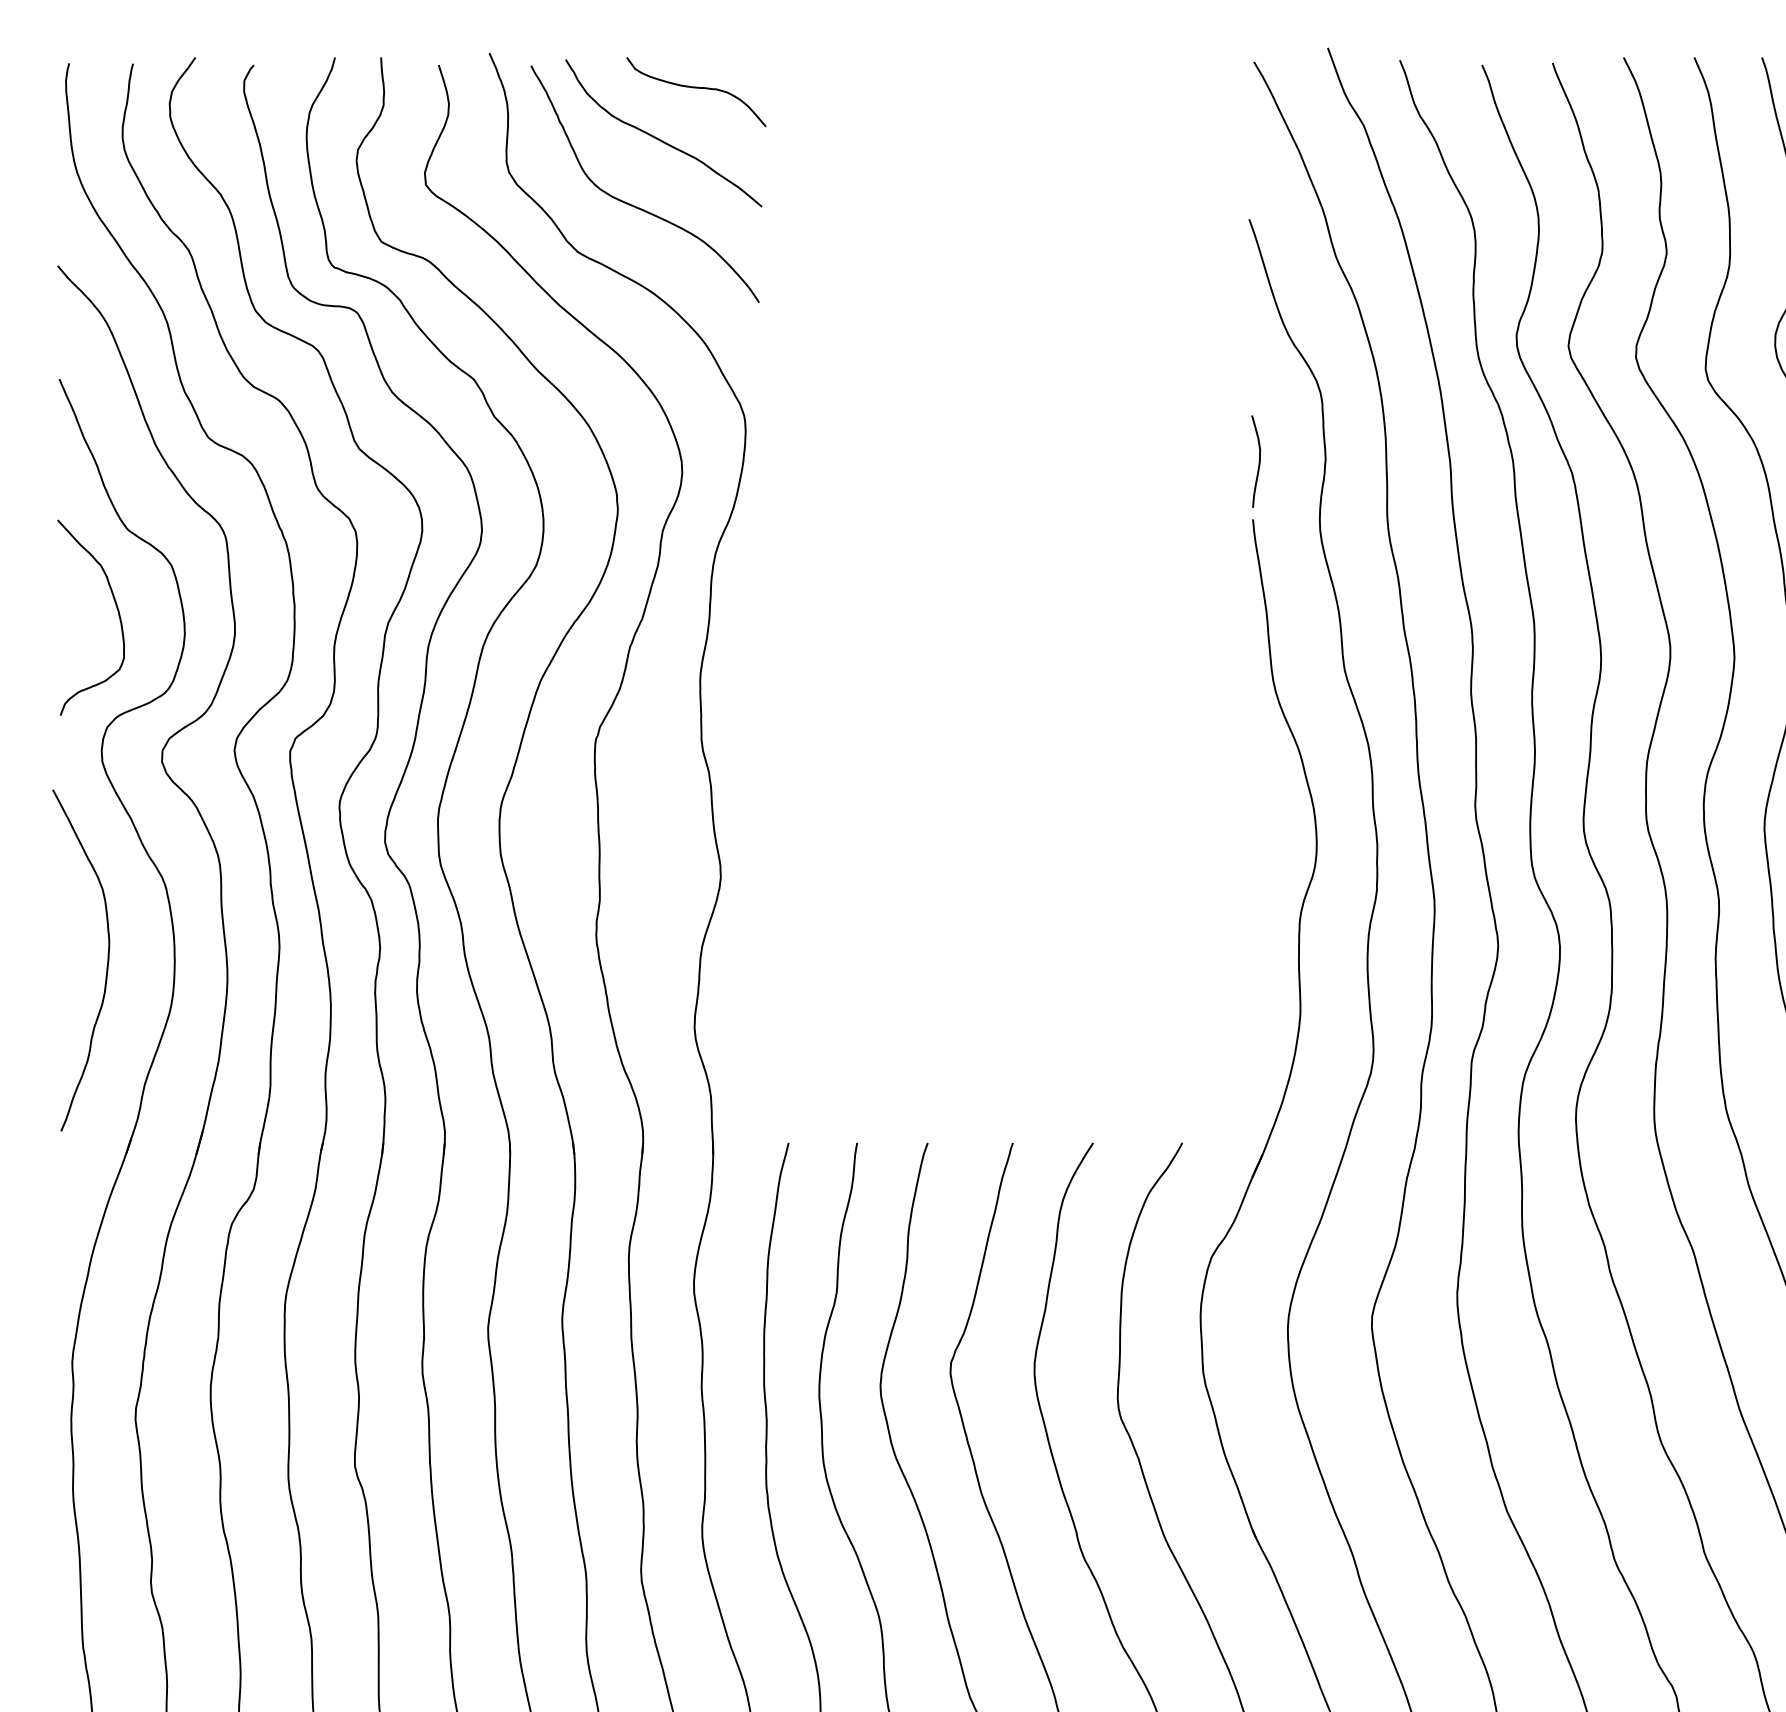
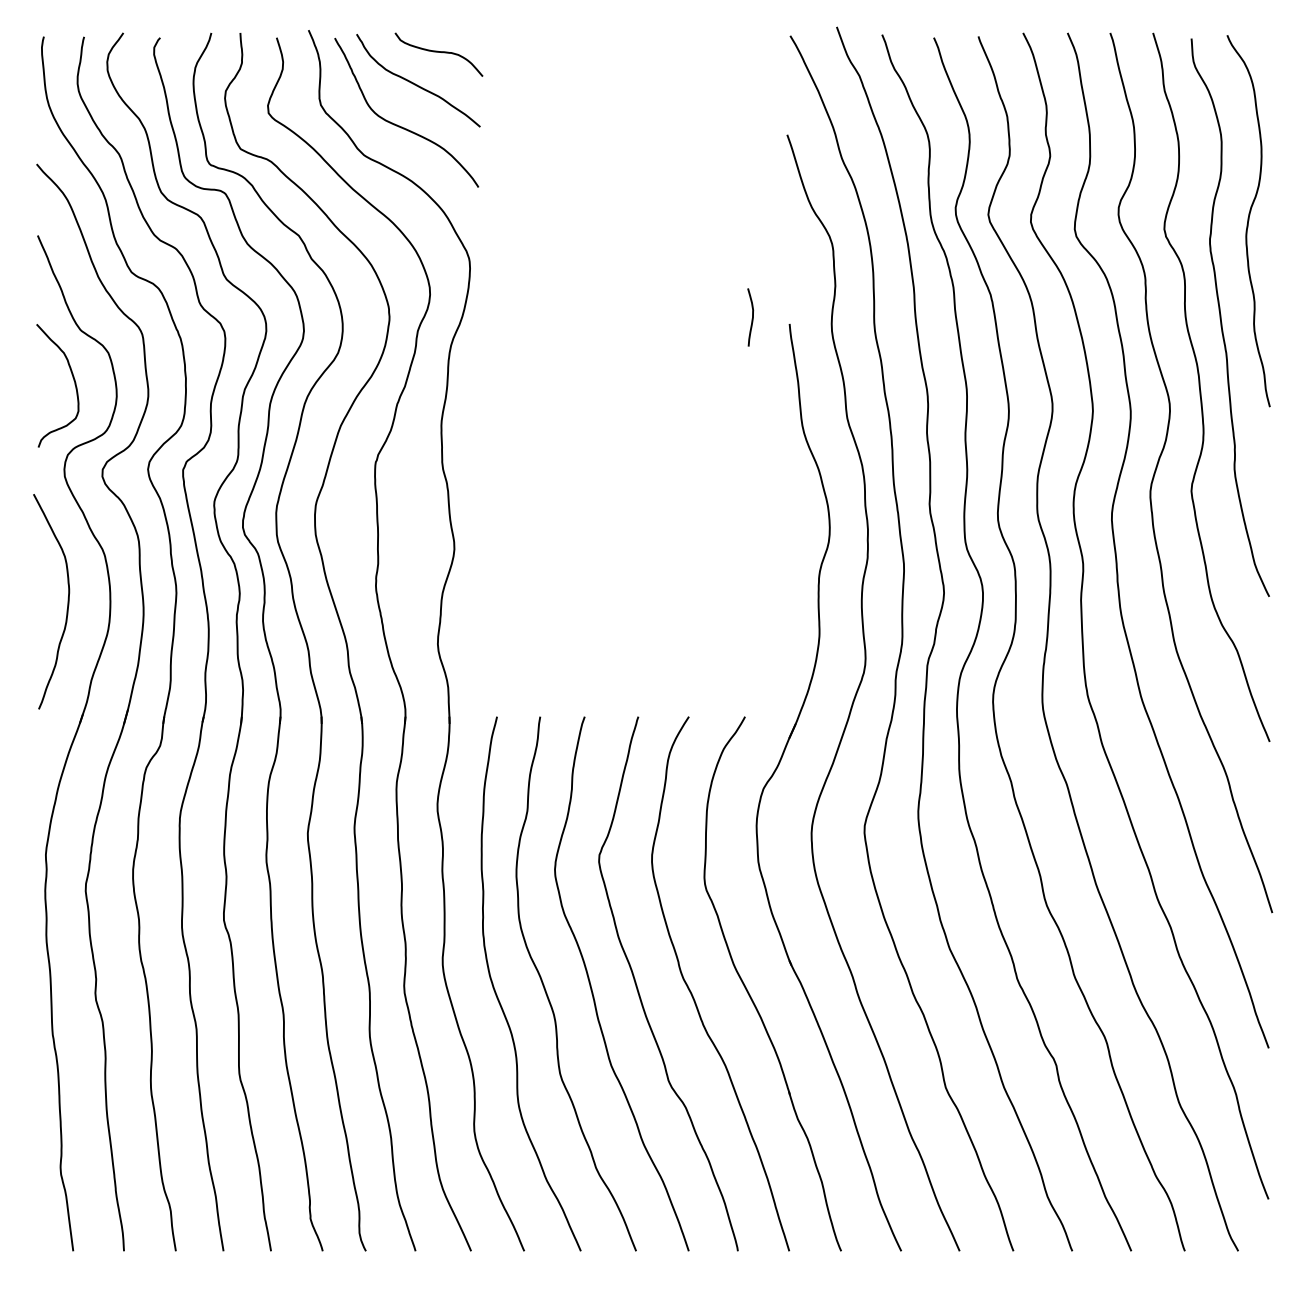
curve: (1257, 463) -> (751, 318), moved

